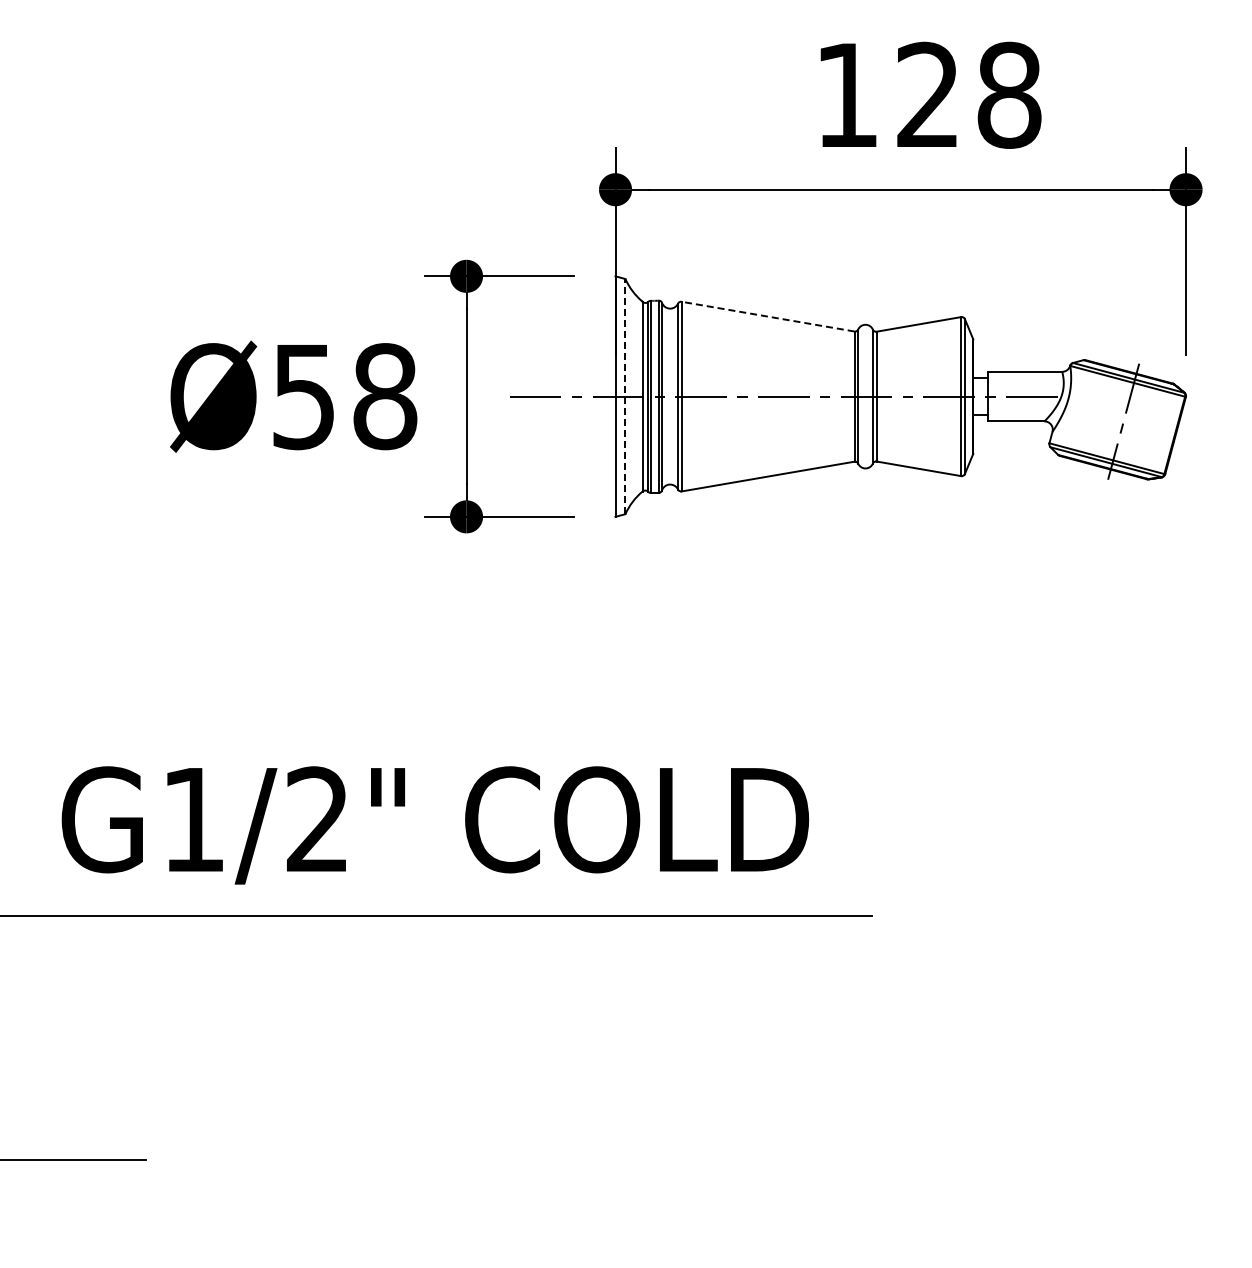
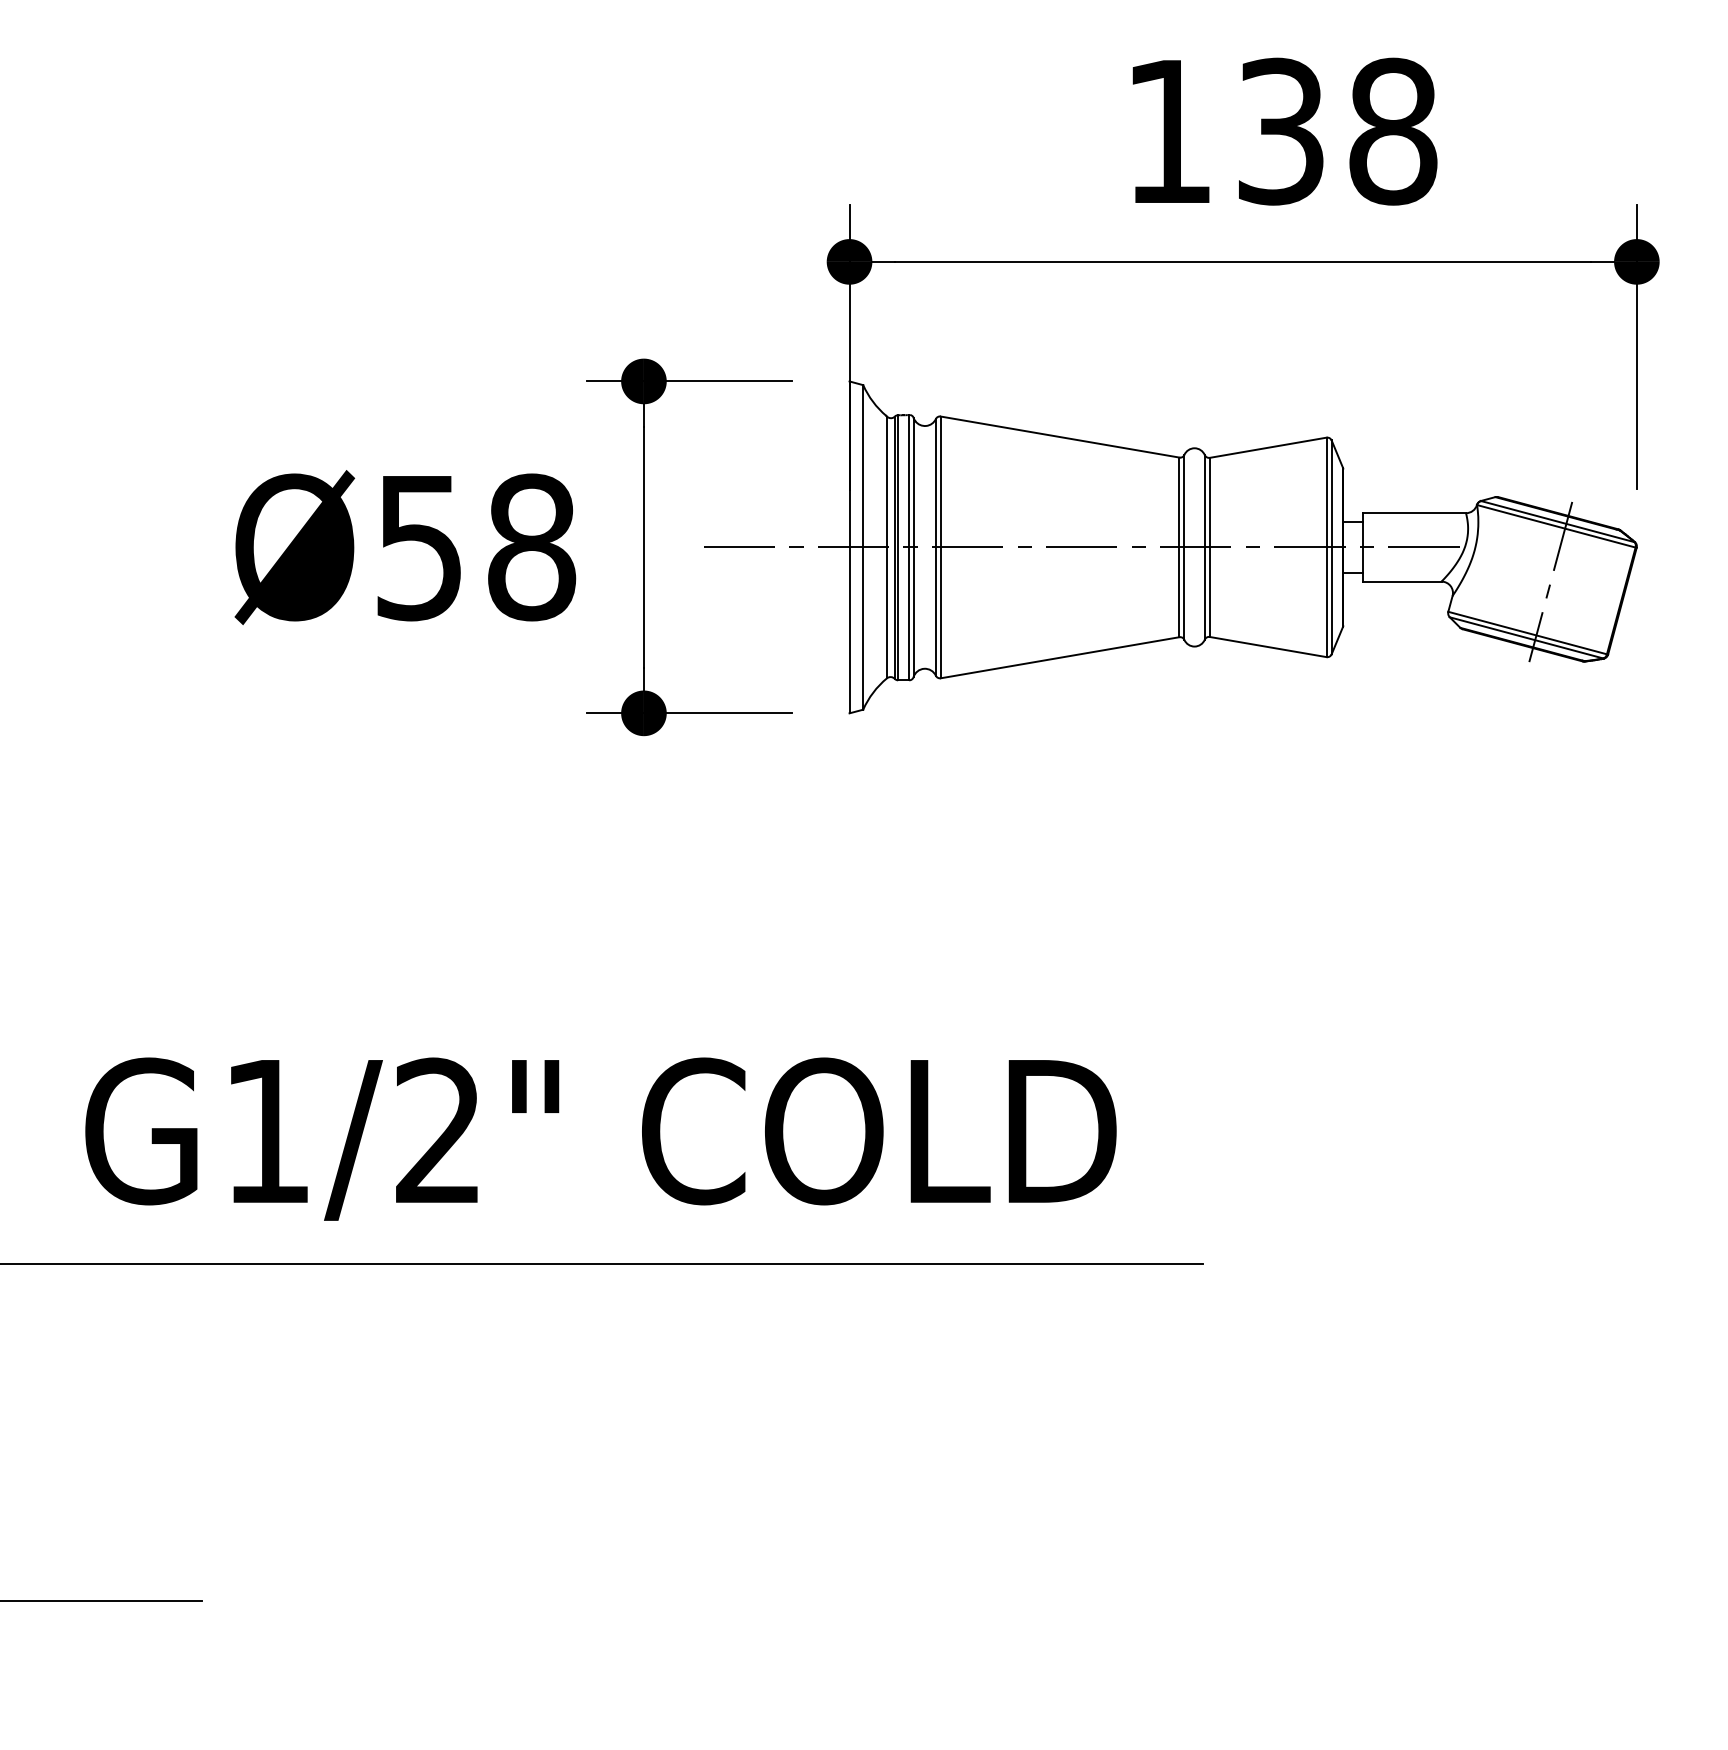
text: (927, 94) -> (1280, 130), 128 -> 138
line: (768, 316) -> (1060, 436), dashed -> solid
line: (625, 396) -> (863, 547), dashed -> solid

